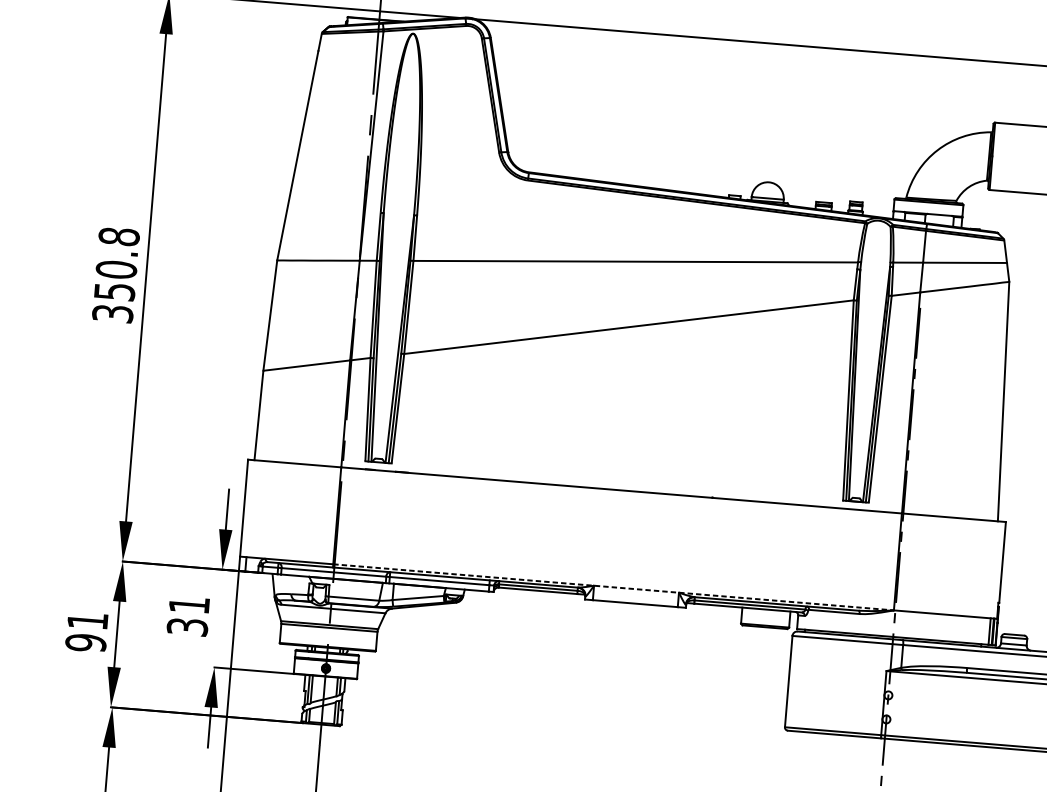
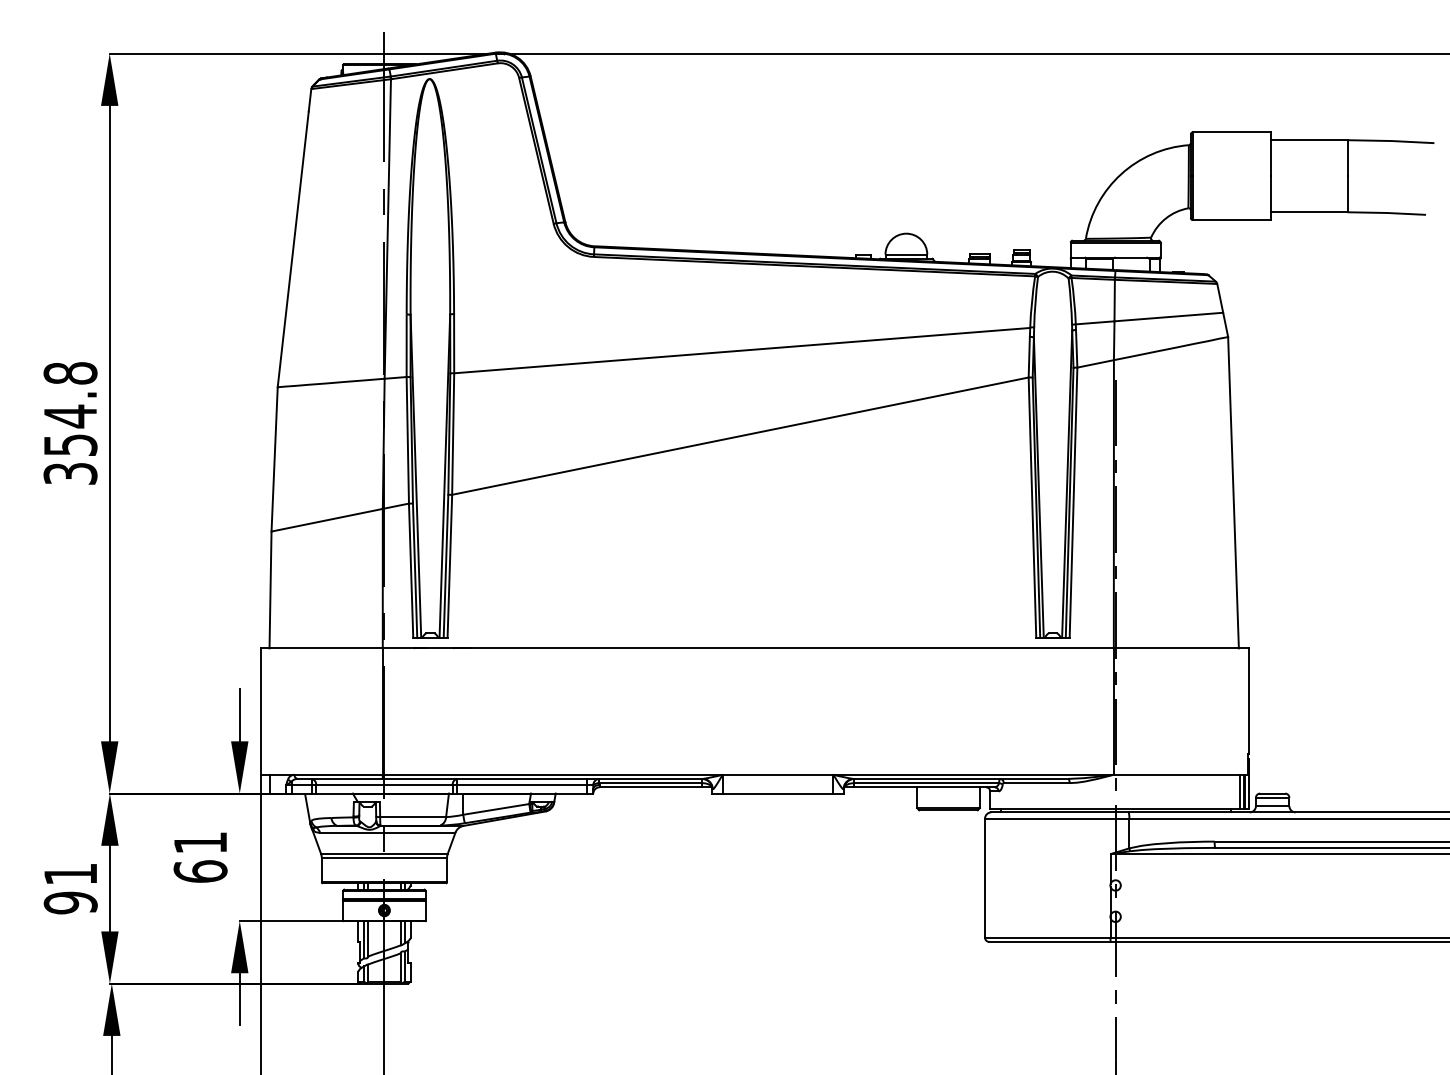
text: (116, 269) -> (70, 416), 350.8 -> 354.8
line: (613, 587) -> (748, 774), dashed -> solid
text: (187, 626) -> (200, 871), 31 -> 61

